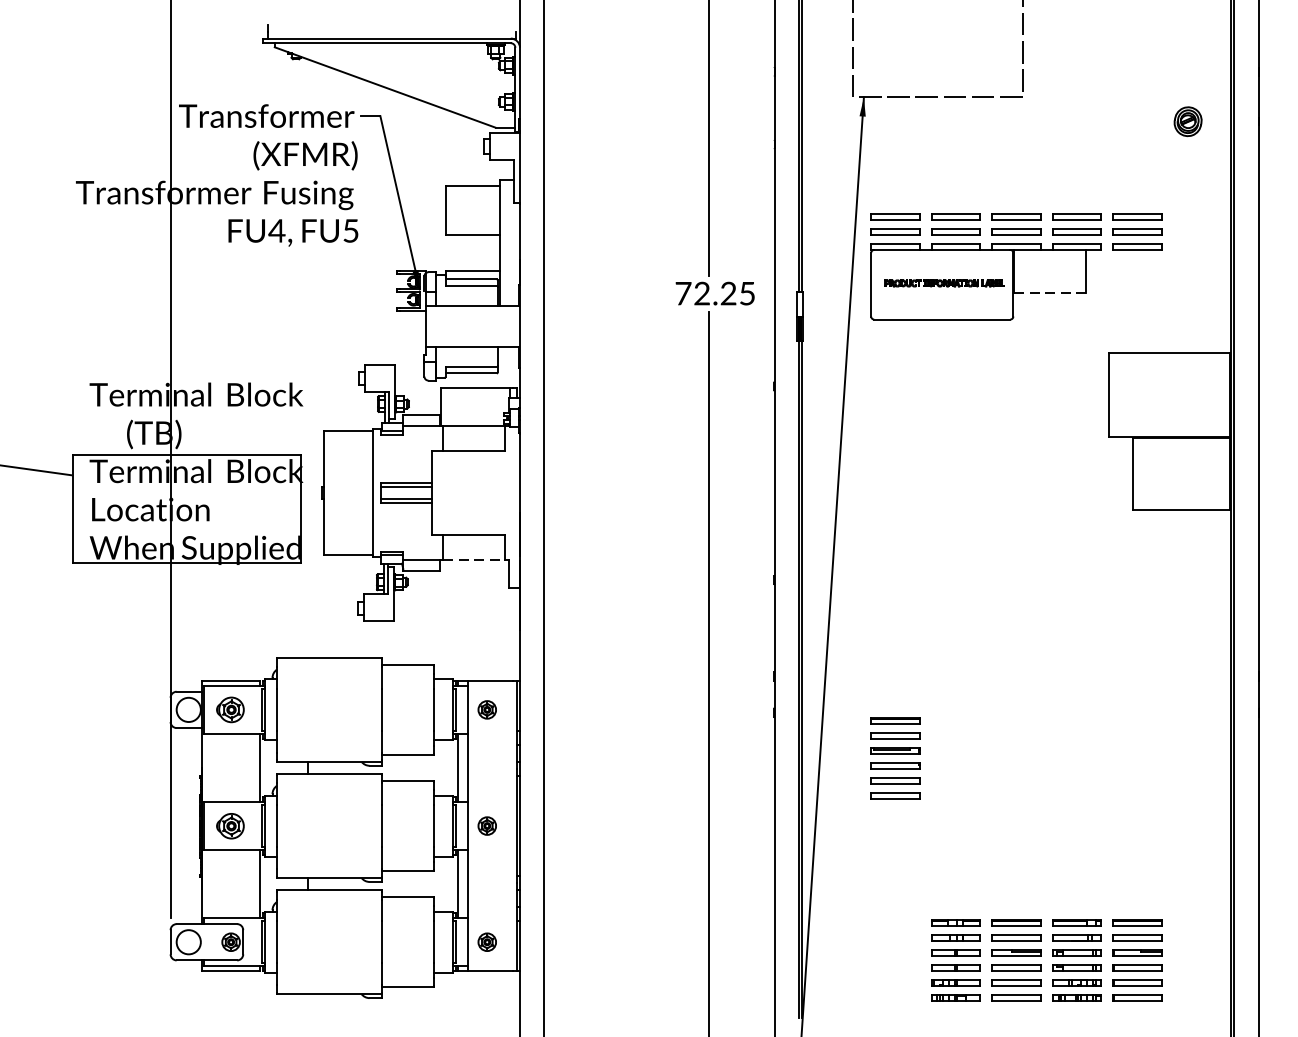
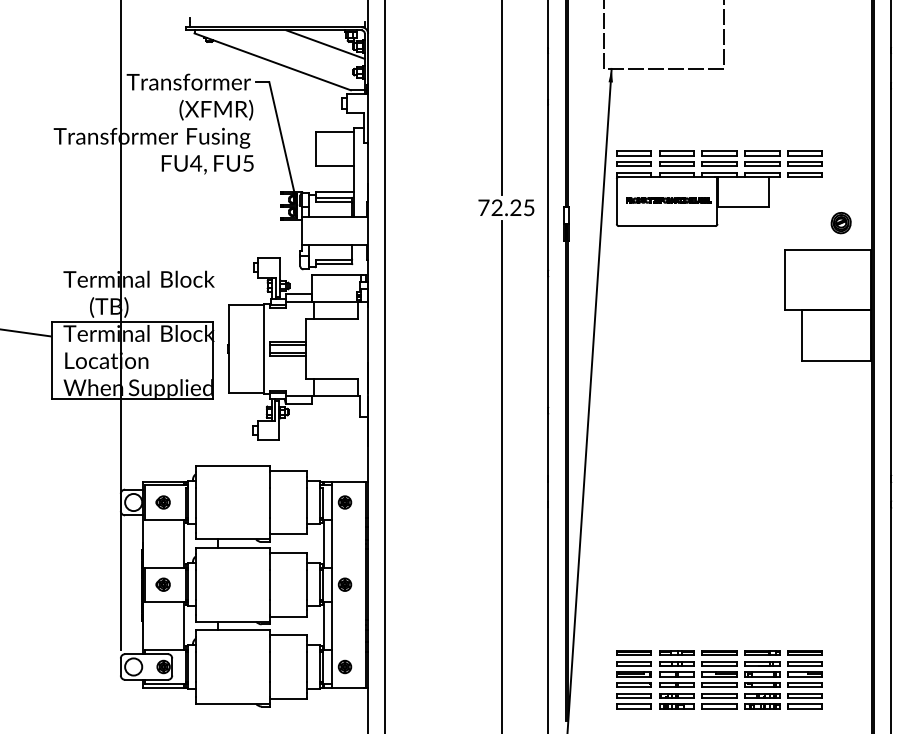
line: (459, 62) -> (325, 44), added
part: (1187, 122) -> (840, 223), moved
line: (1050, 293) -> (743, 207), dashed -> solid
line: (473, 560) -> (335, 396), dashed -> solid
part: (229, 709) -> (162, 502), size x0.71
part: (894, 757) -> (633, 679), moved
part: (229, 825) -> (162, 584), size x0.71

